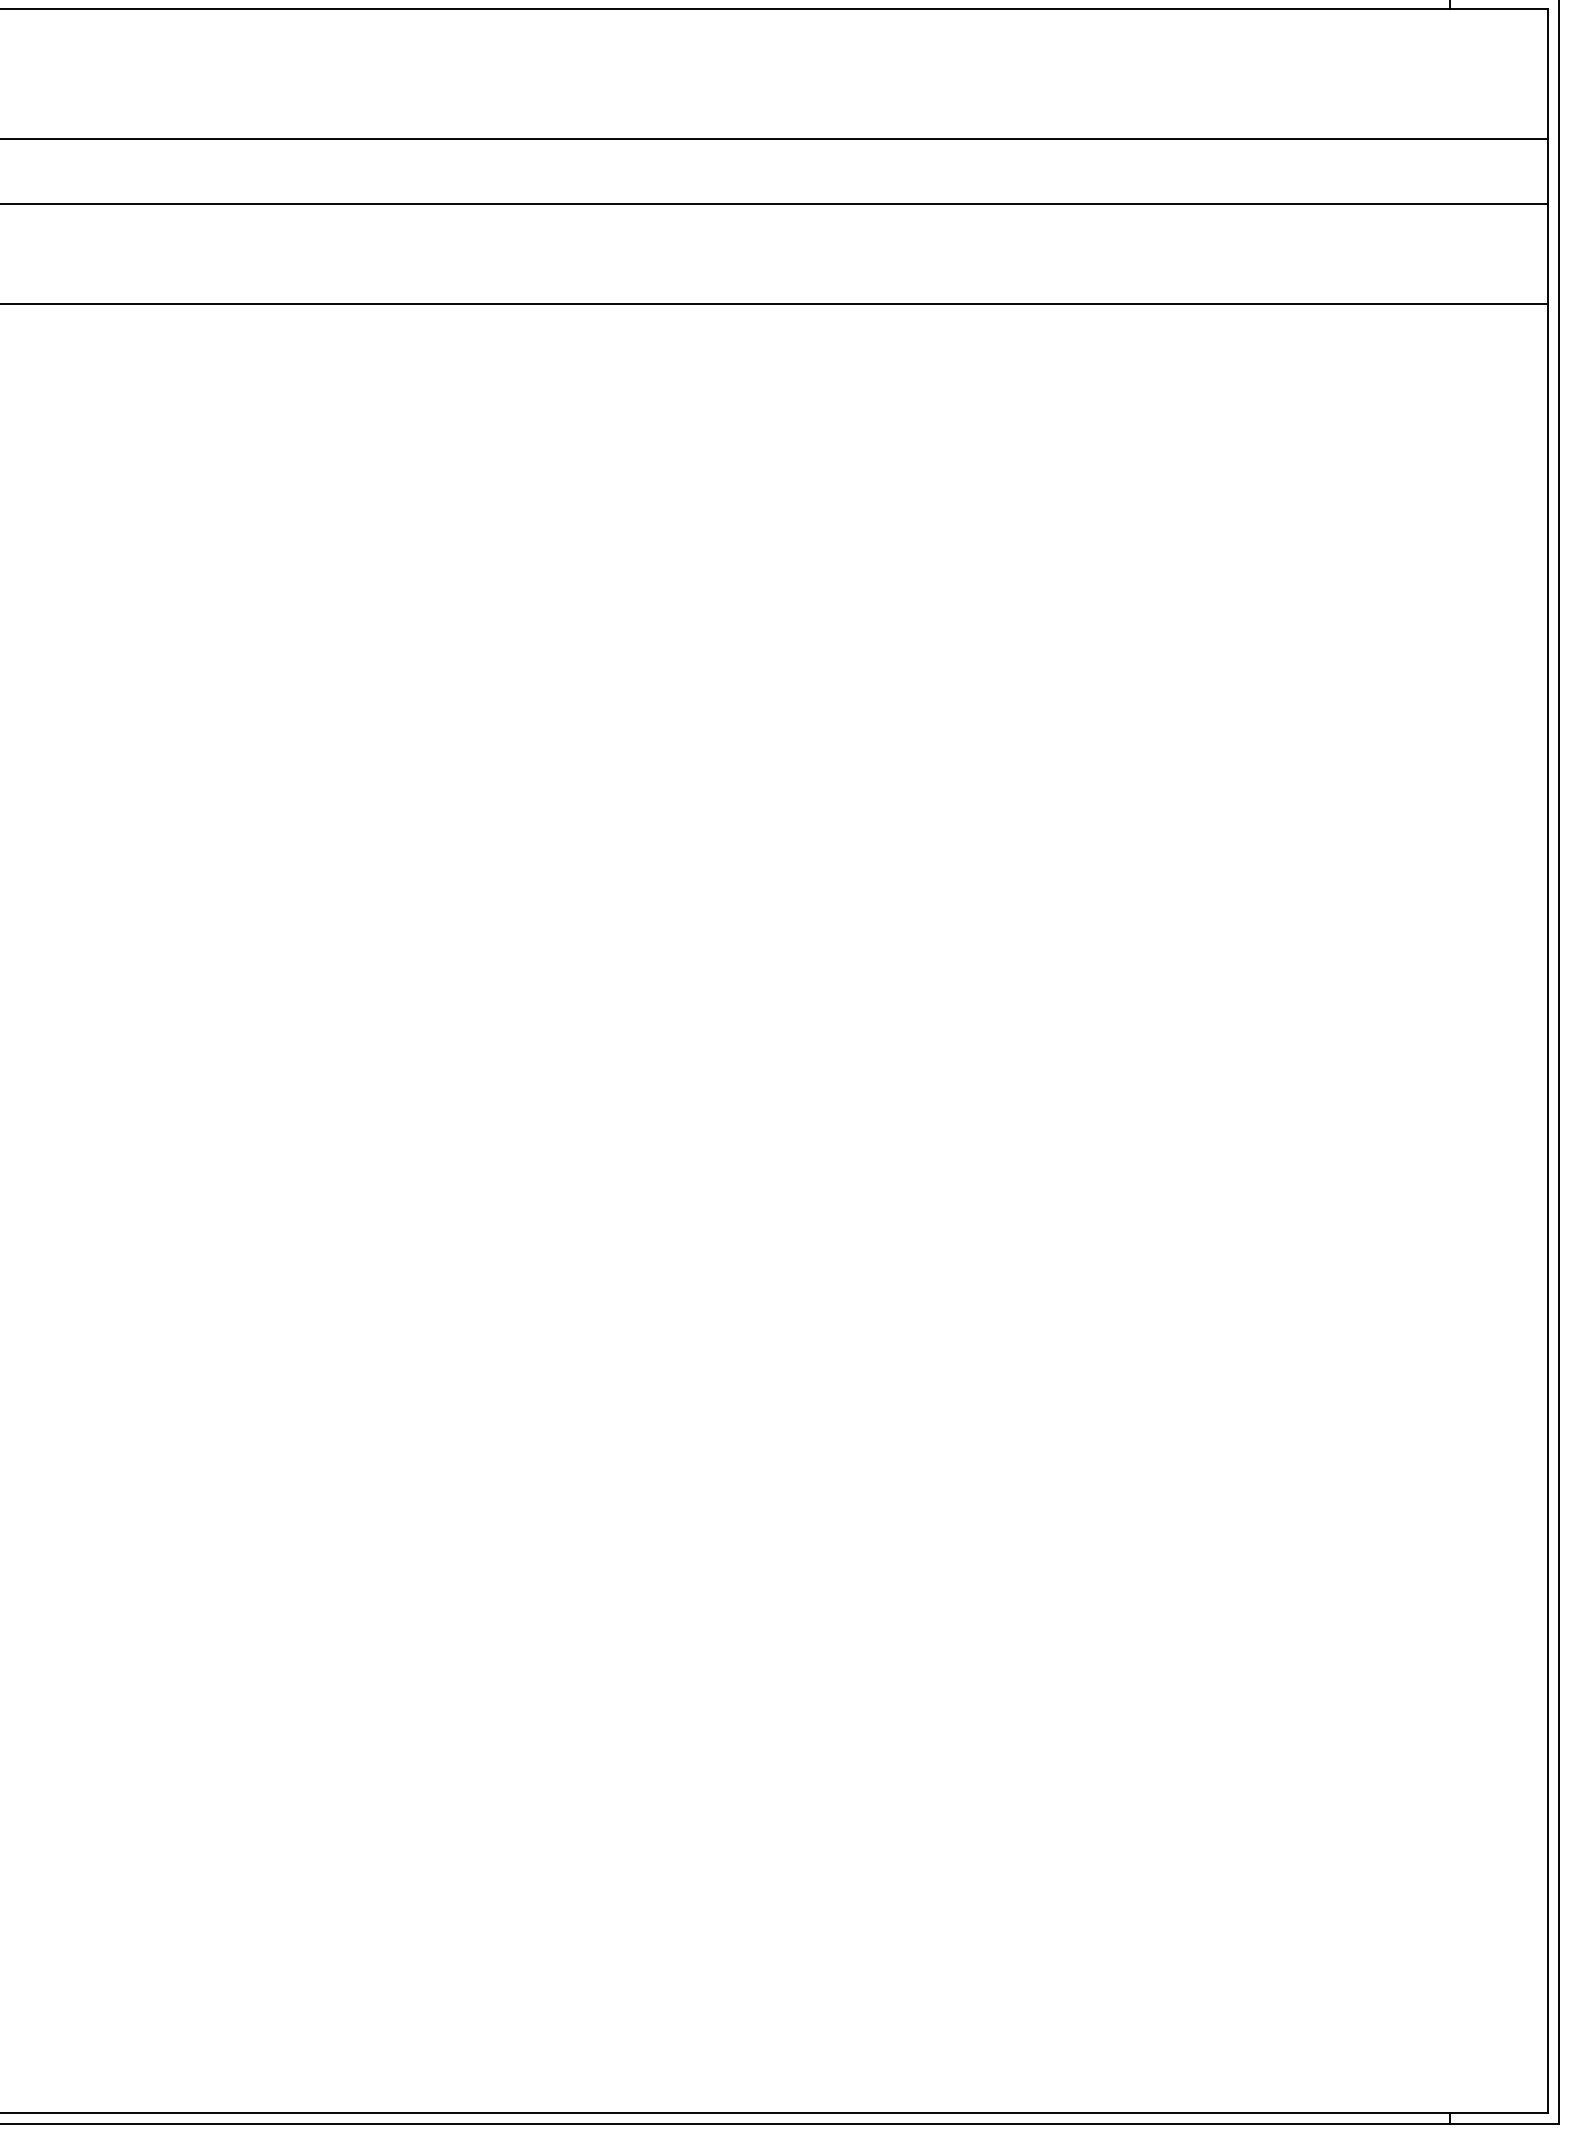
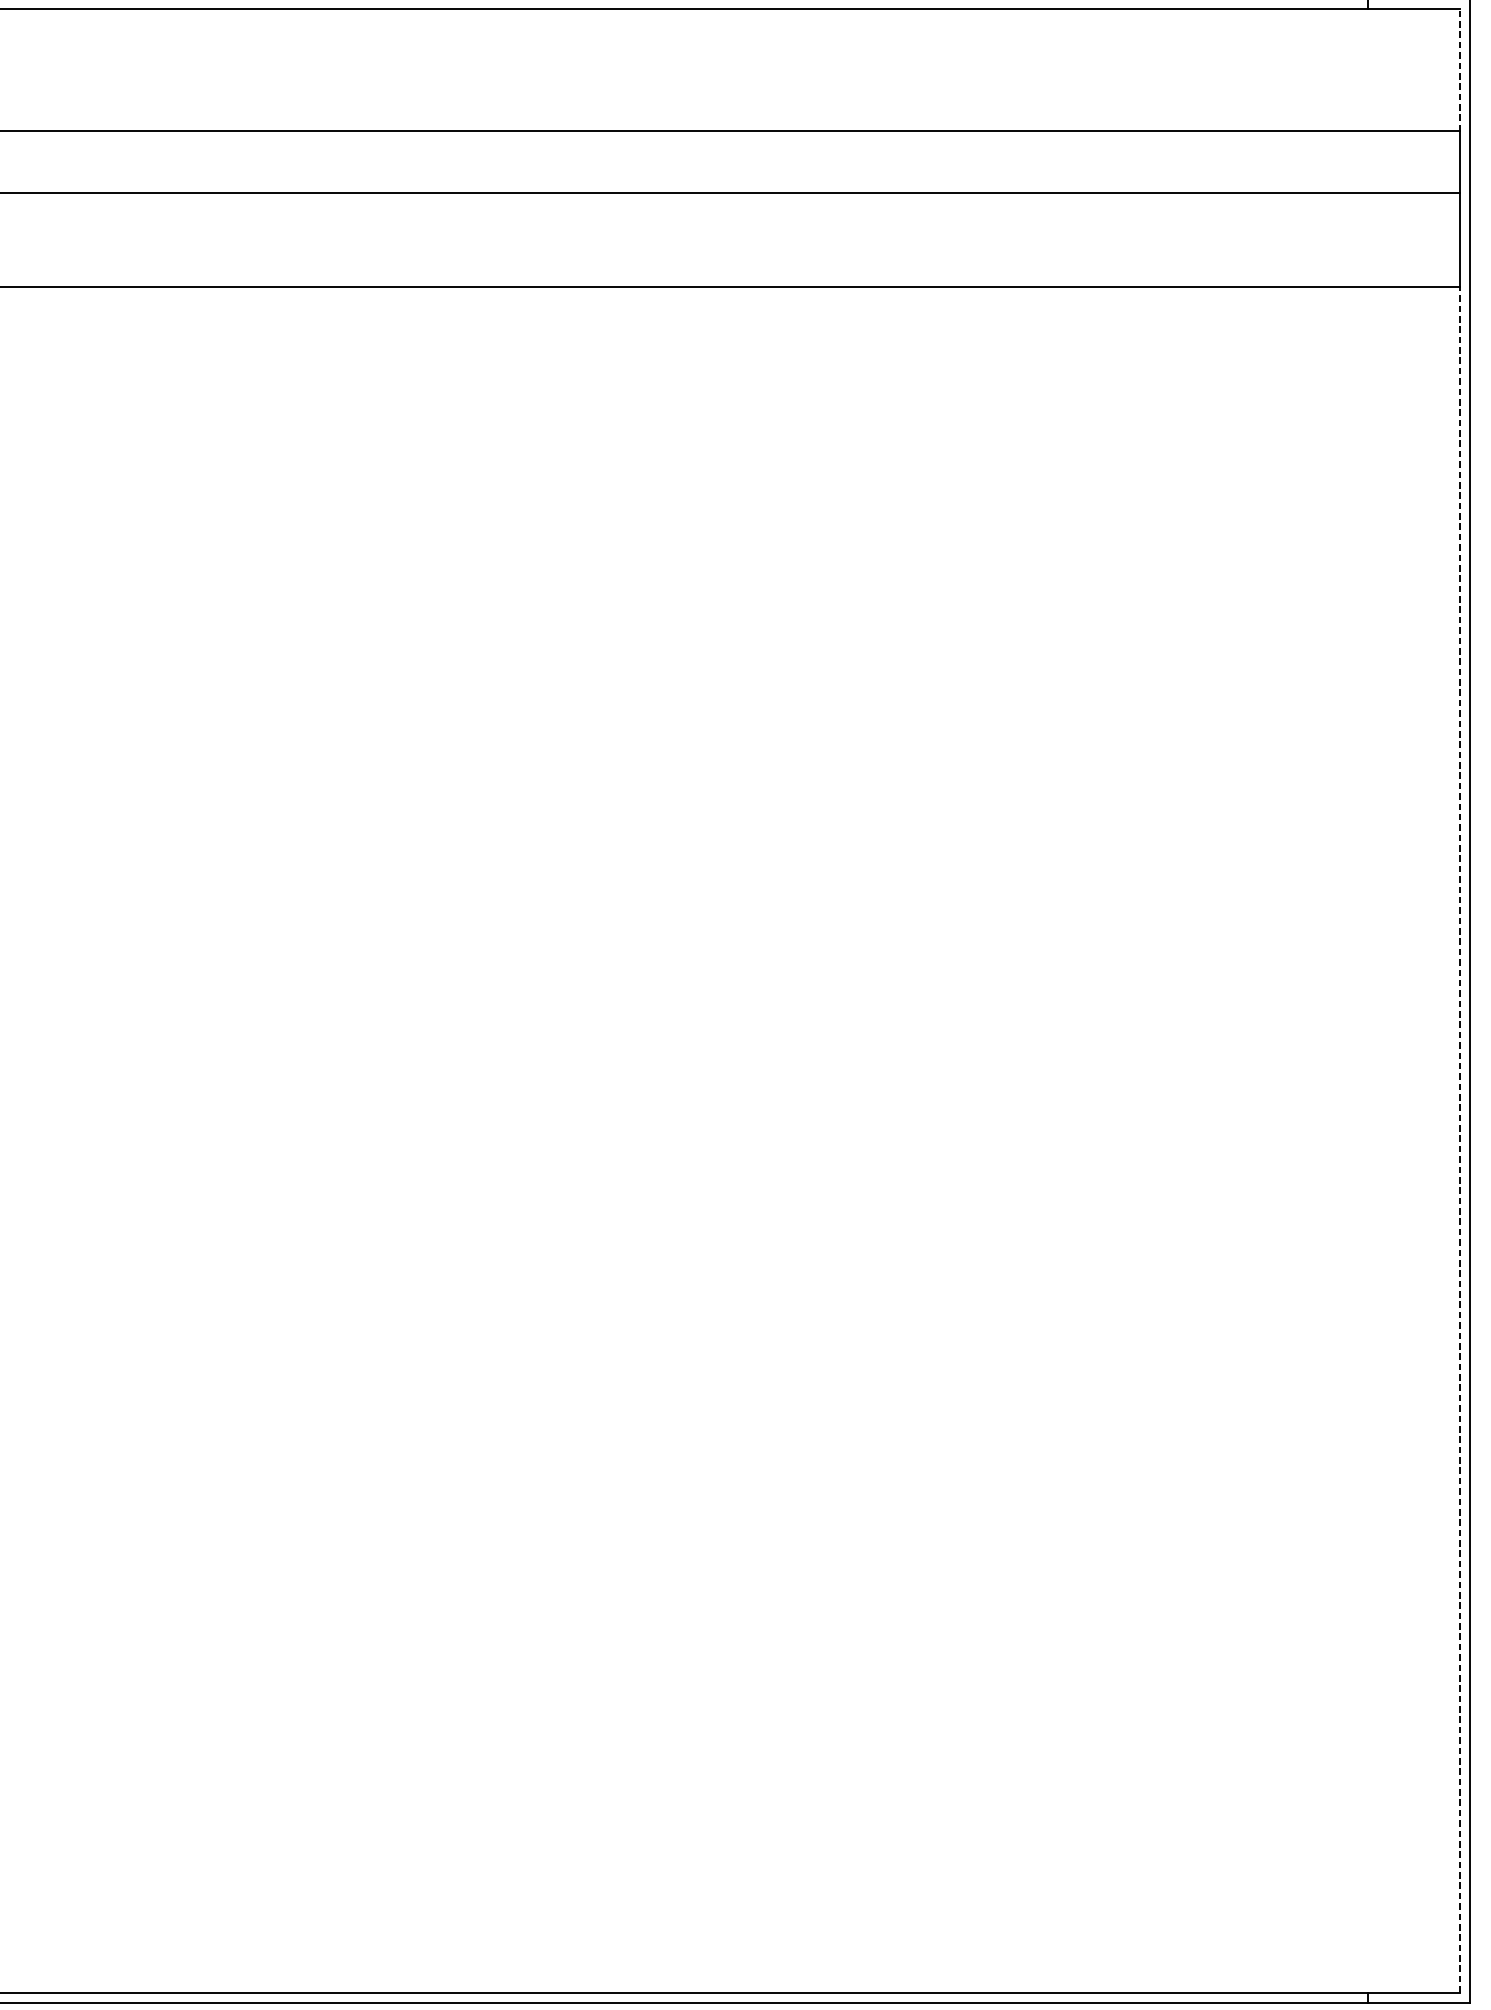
line: (1547, 73) -> (1459, 69), solid -> dashed
line: (1547, 1208) -> (1459, 1139), solid -> dashed

